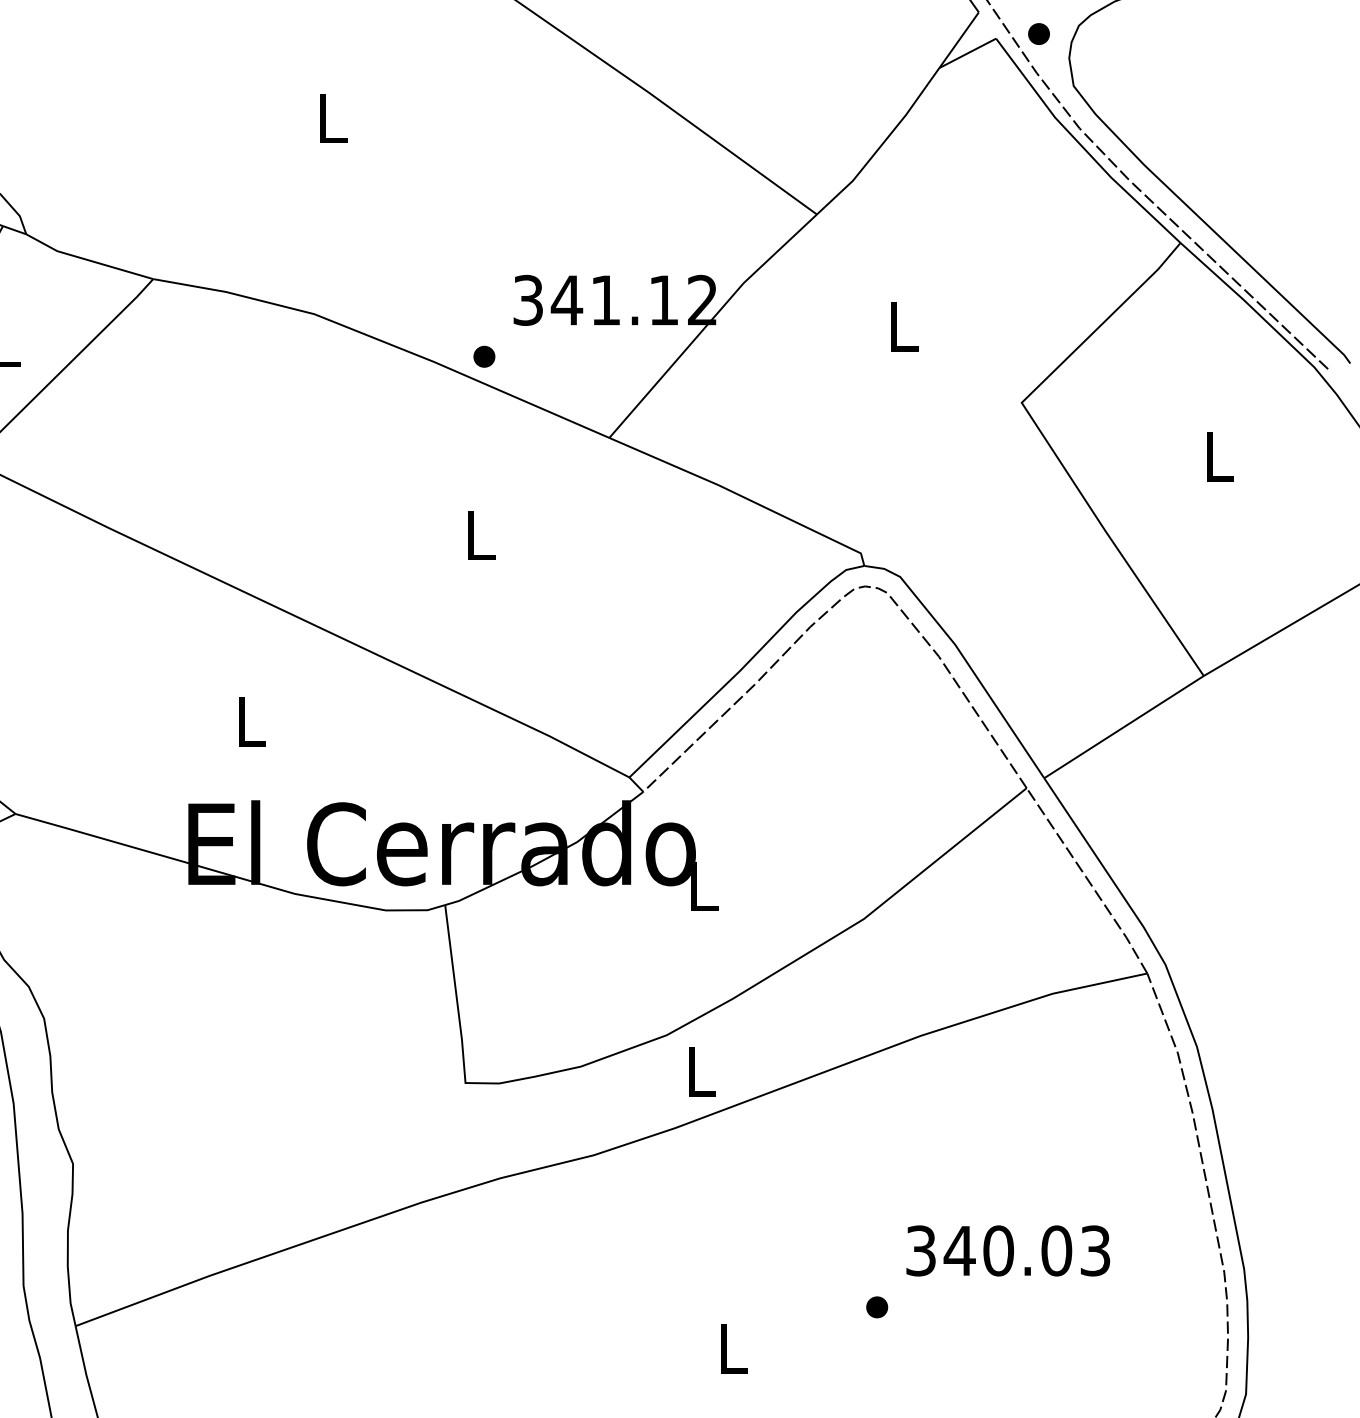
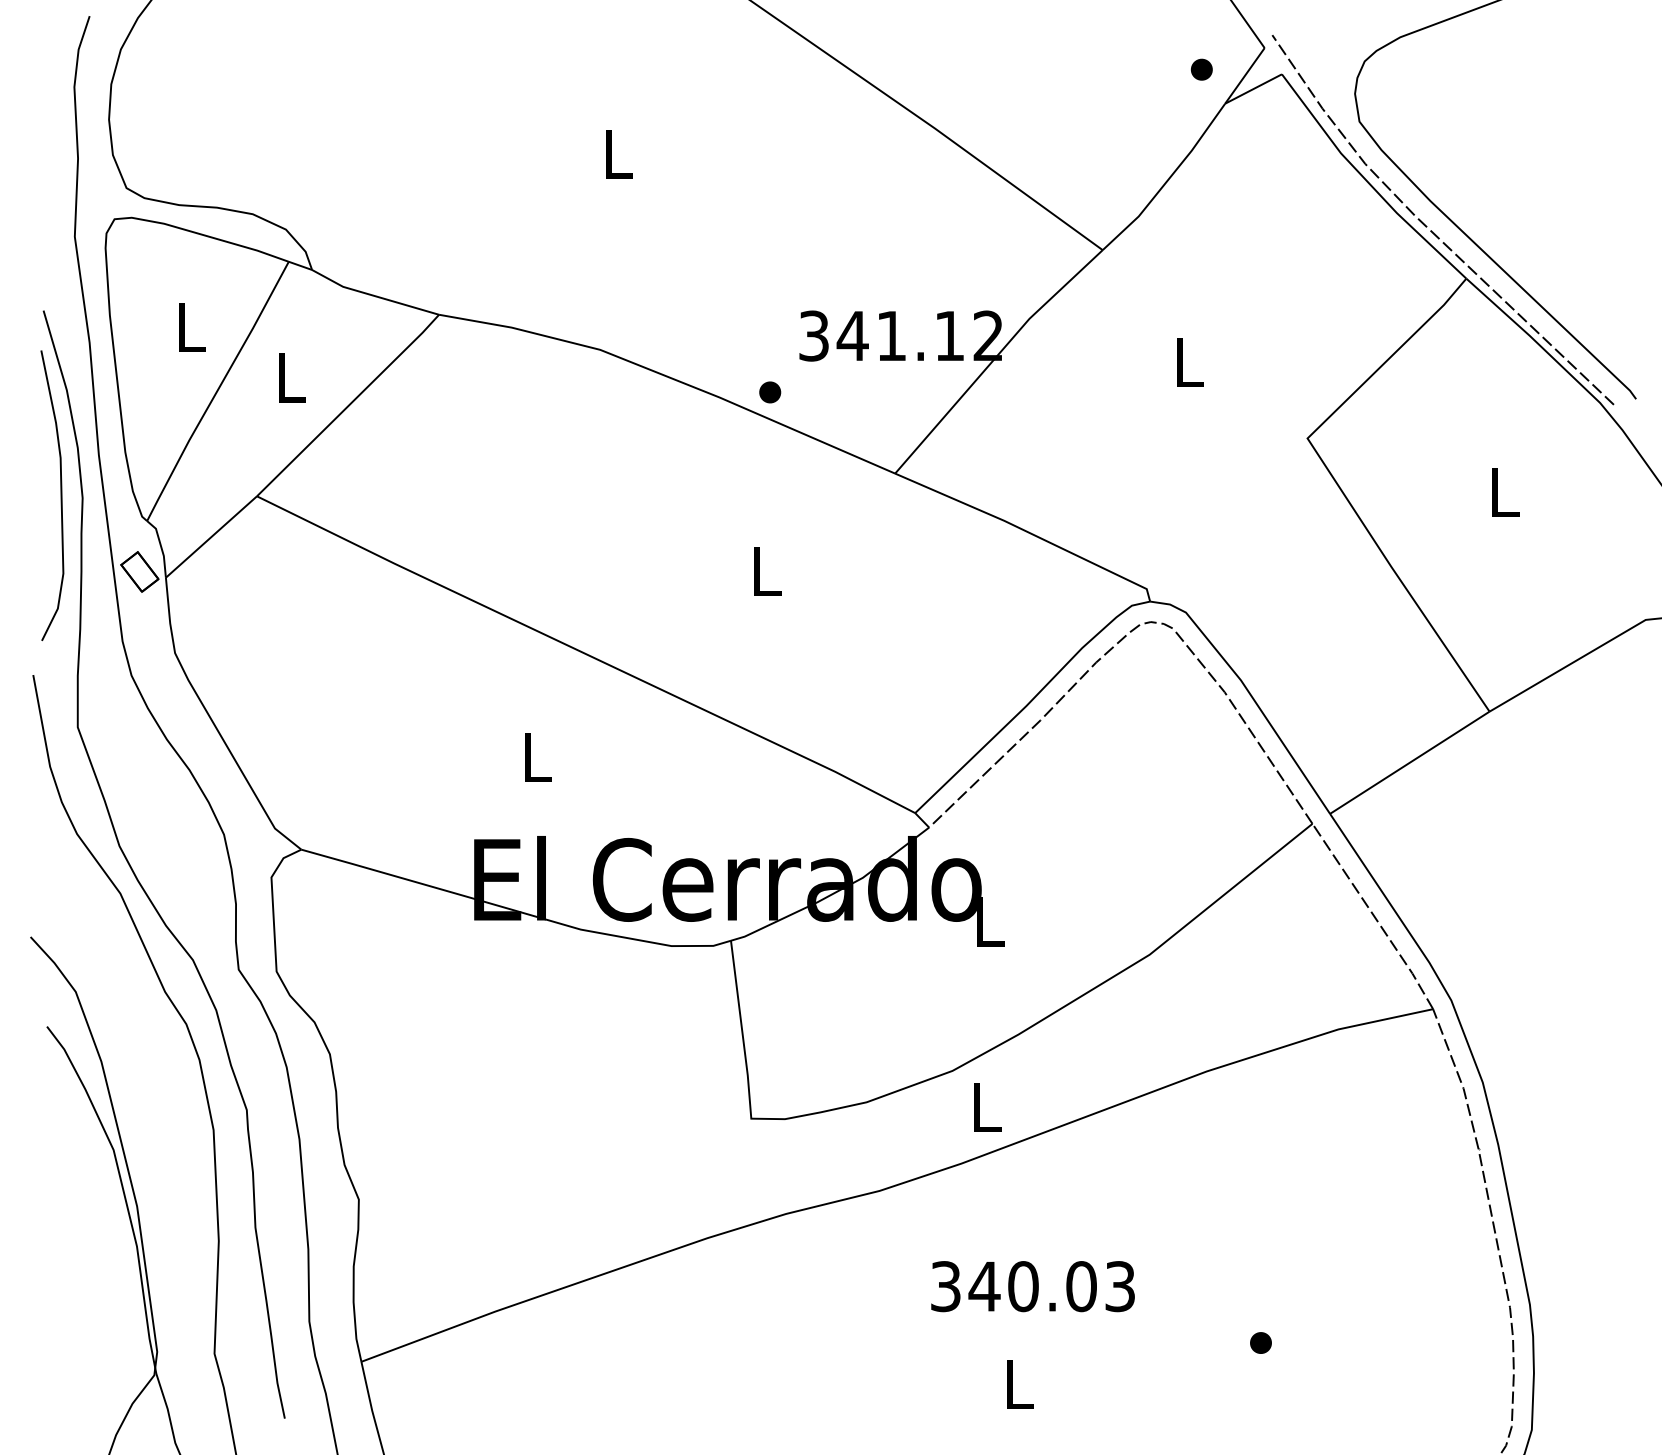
part: (1038, 33) -> (1201, 69), moved
text: (1007, 1250) -> (1032, 1286), moved
part: (876, 1306) -> (1260, 1342), moved

